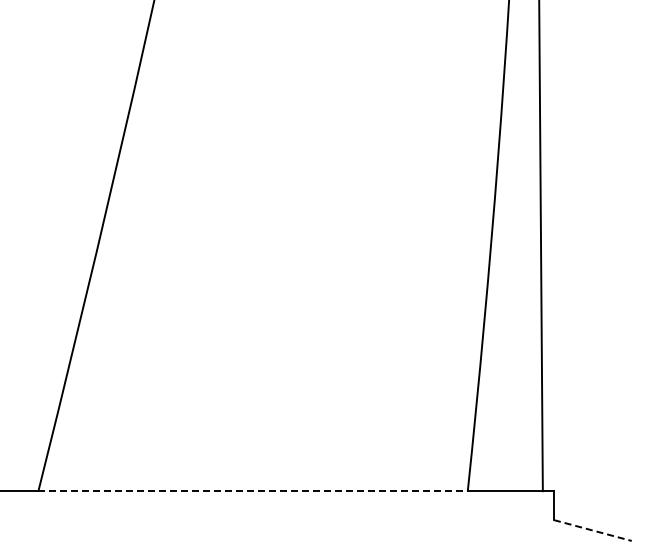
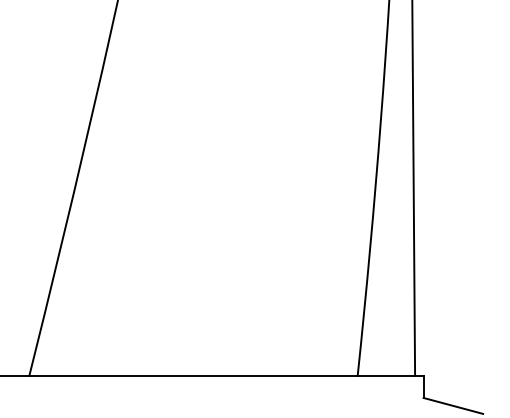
line: (253, 491) -> (193, 376), dashed -> solid
line: (593, 530) -> (453, 405), dashed -> solid

